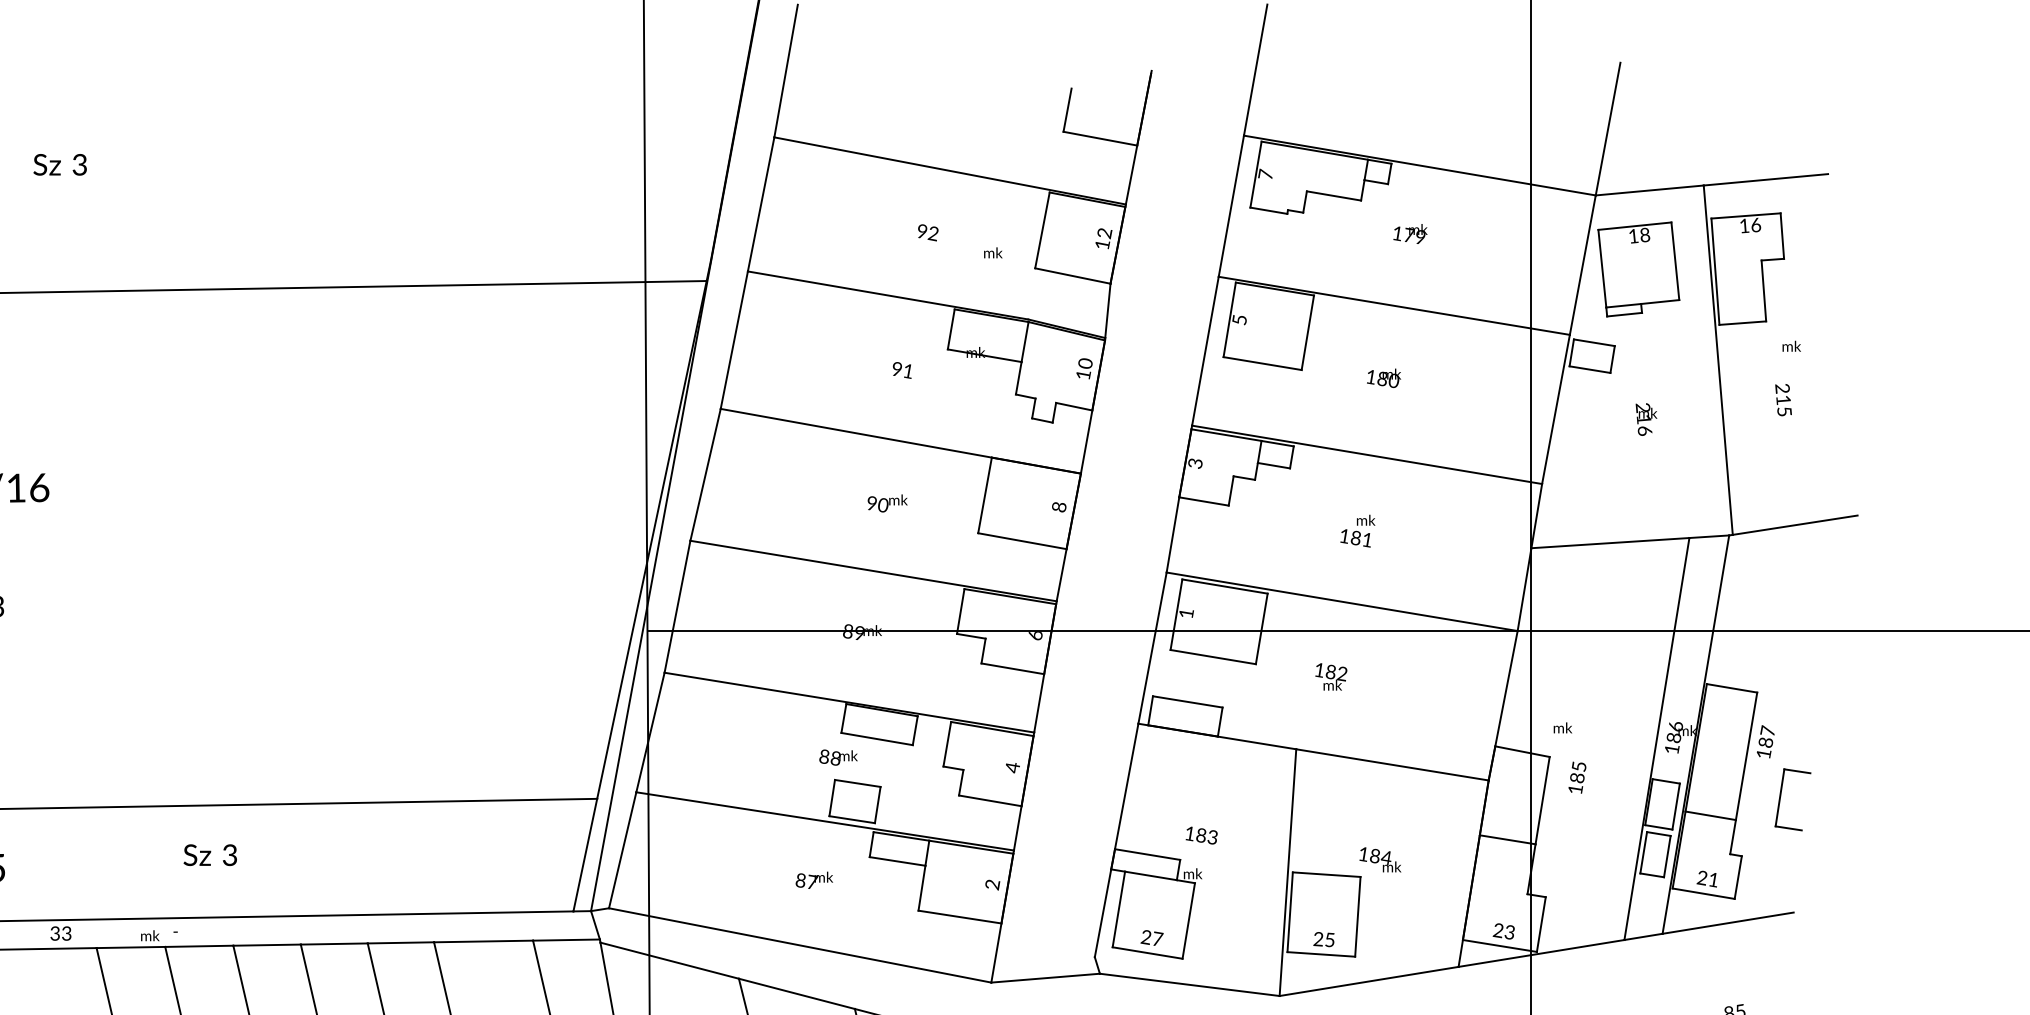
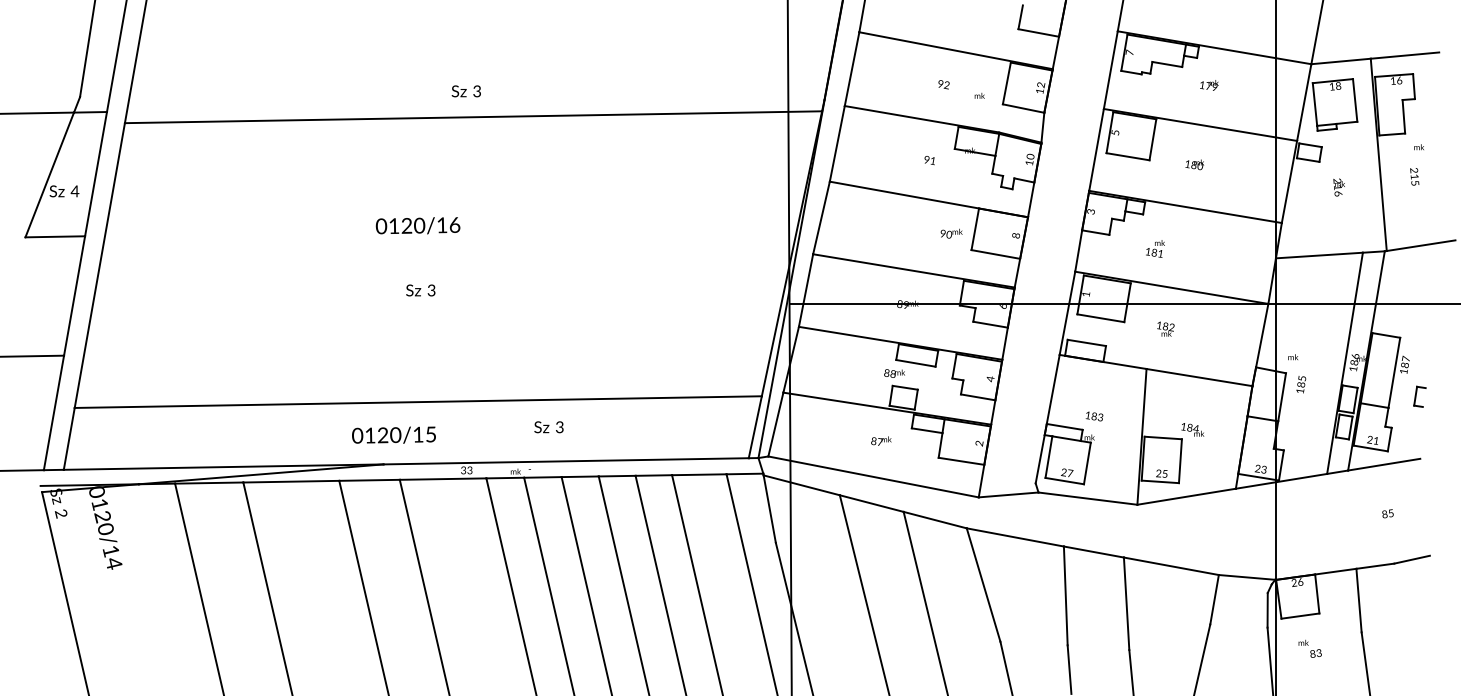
text: (58, 165) -> (465, 91), moved
text: (887, 503) -> (951, 233), moved
text: (1357, 530) -> (1155, 248), moved
part: (1792, 799) -> (1419, 396), size x0.6

